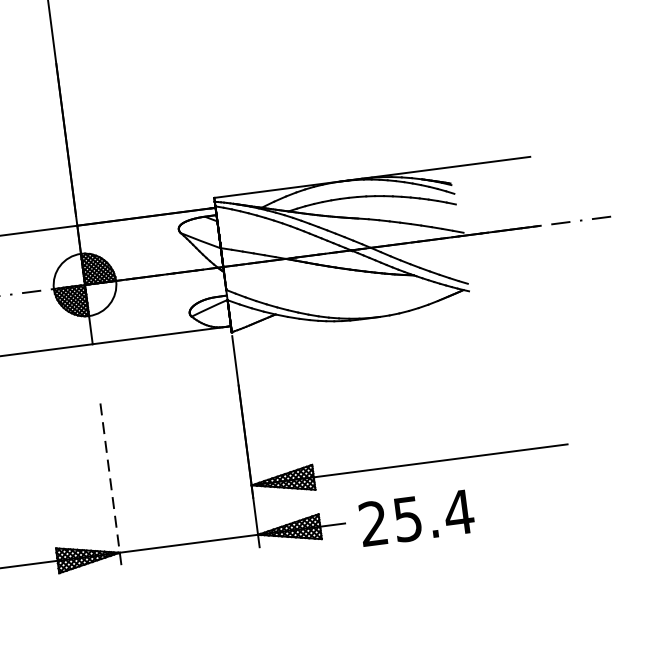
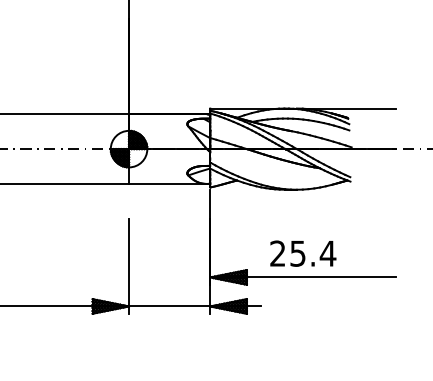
line: (111, 484) -> (129, 266), dashed -> solid
text: (417, 517) -> (303, 253), moved

